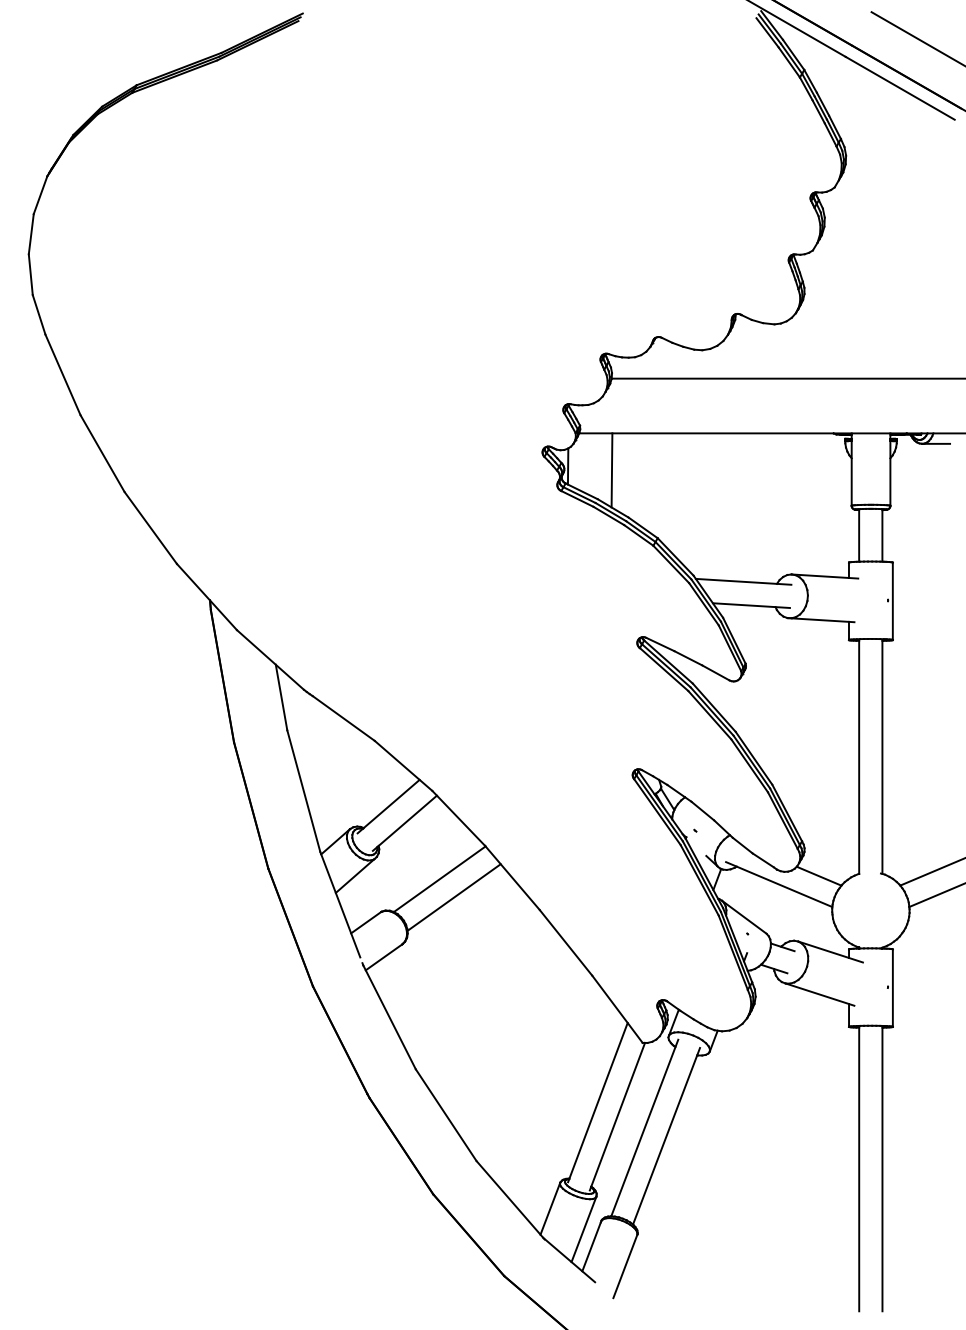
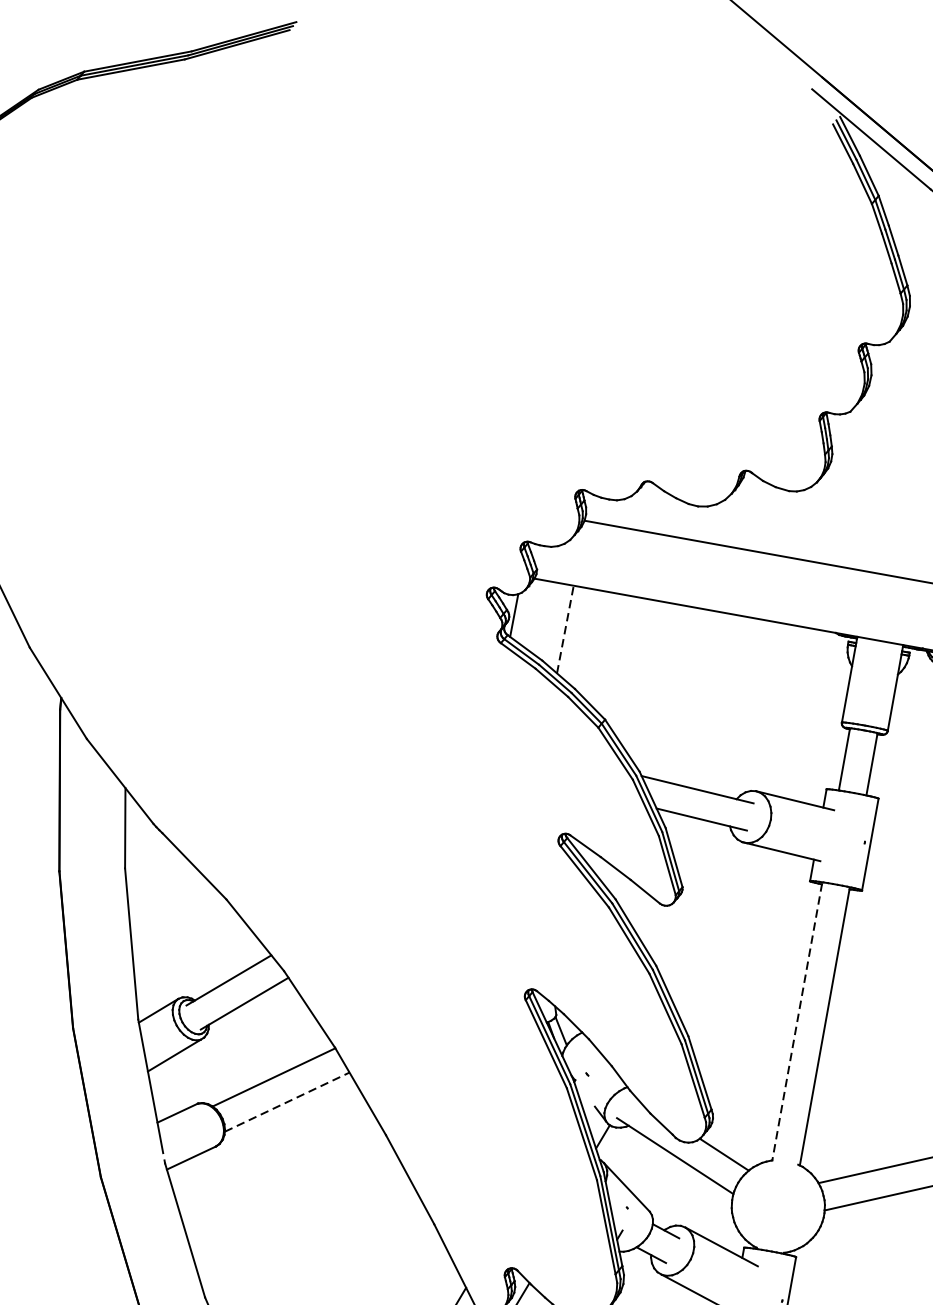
line: (612, 469) -> (566, 628), solid -> dashed
line: (859, 756) -> (797, 1021), solid -> dashed
line: (454, 897) -> (287, 1102), solid -> dashed

